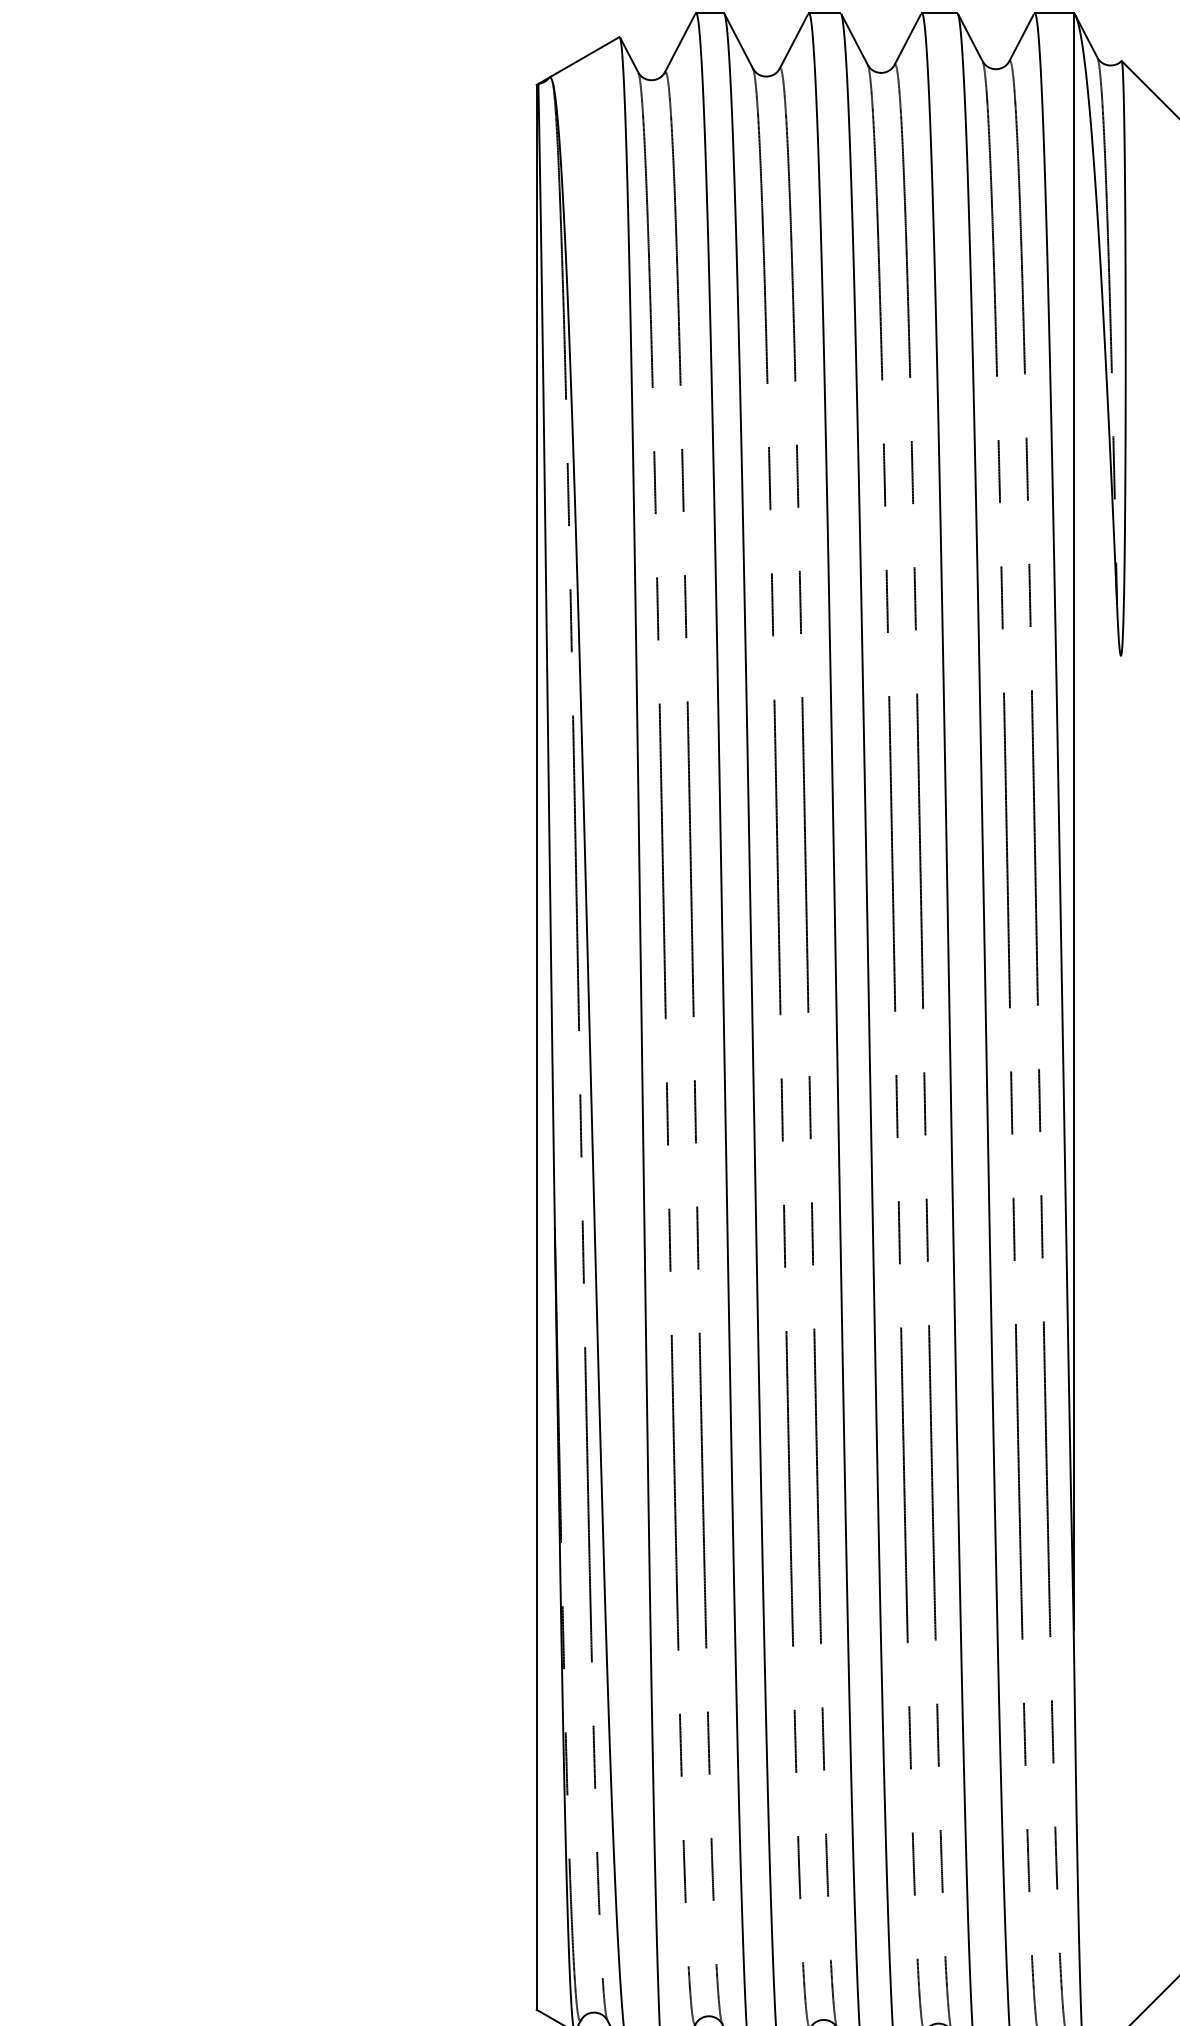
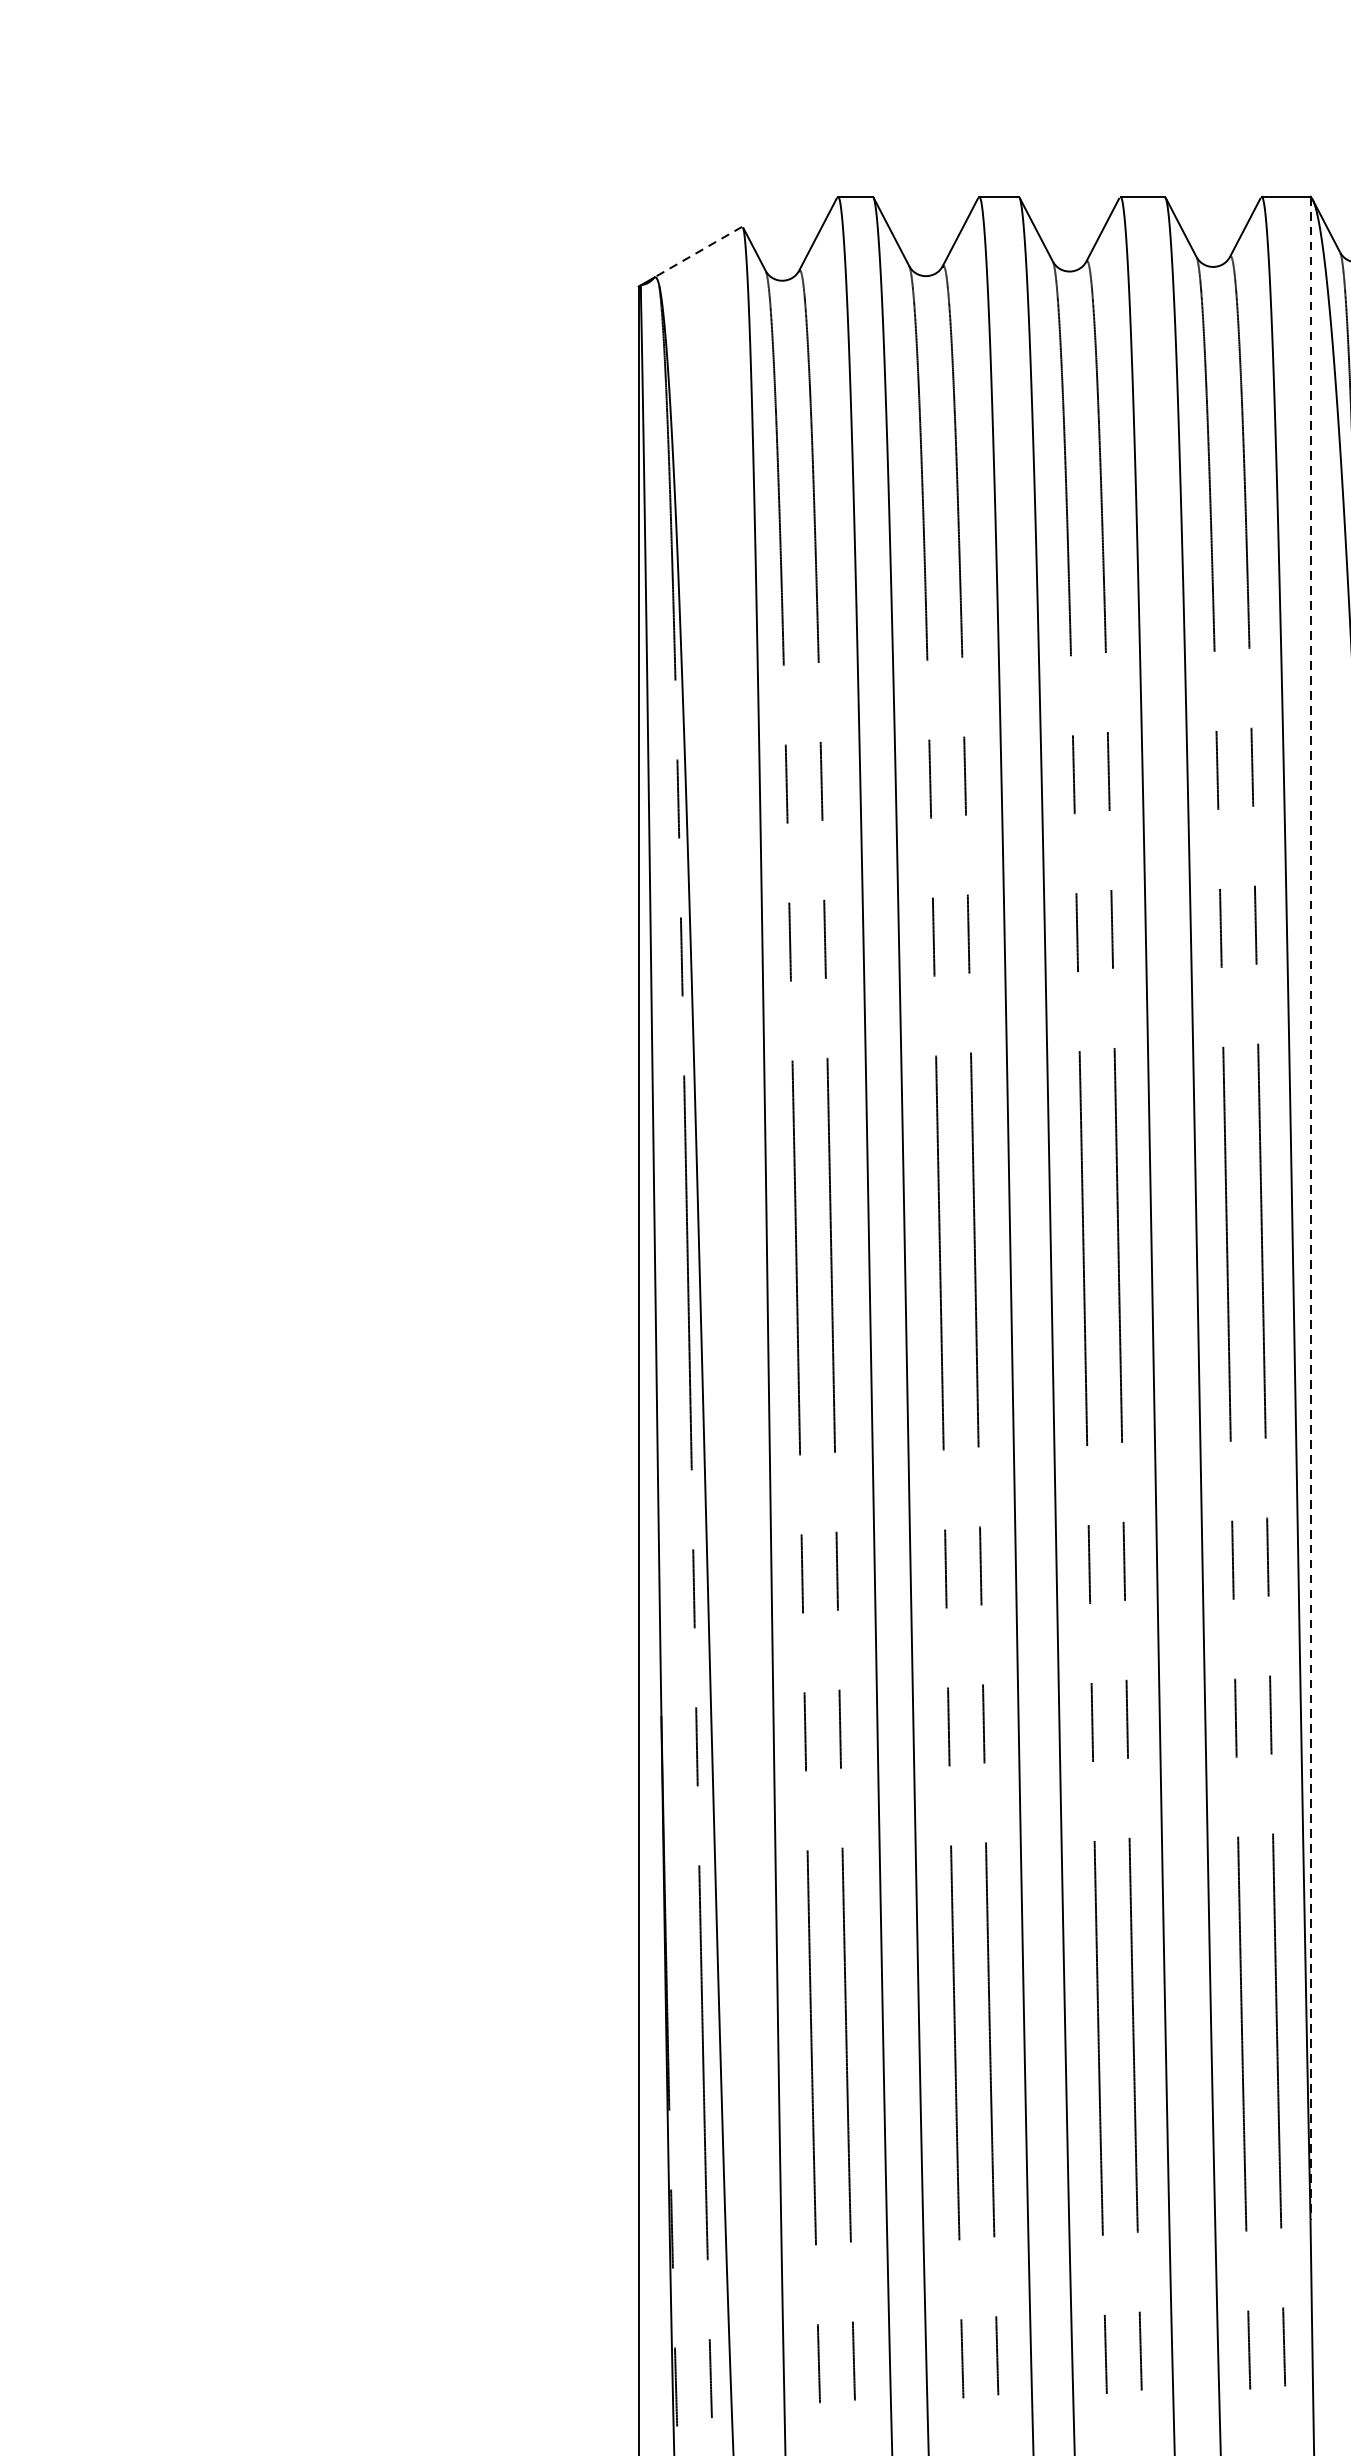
line: (583, 57) -> (697, 252), solid -> dashed
line: (1073, 821) -> (1310, 1208), solid -> dashed

